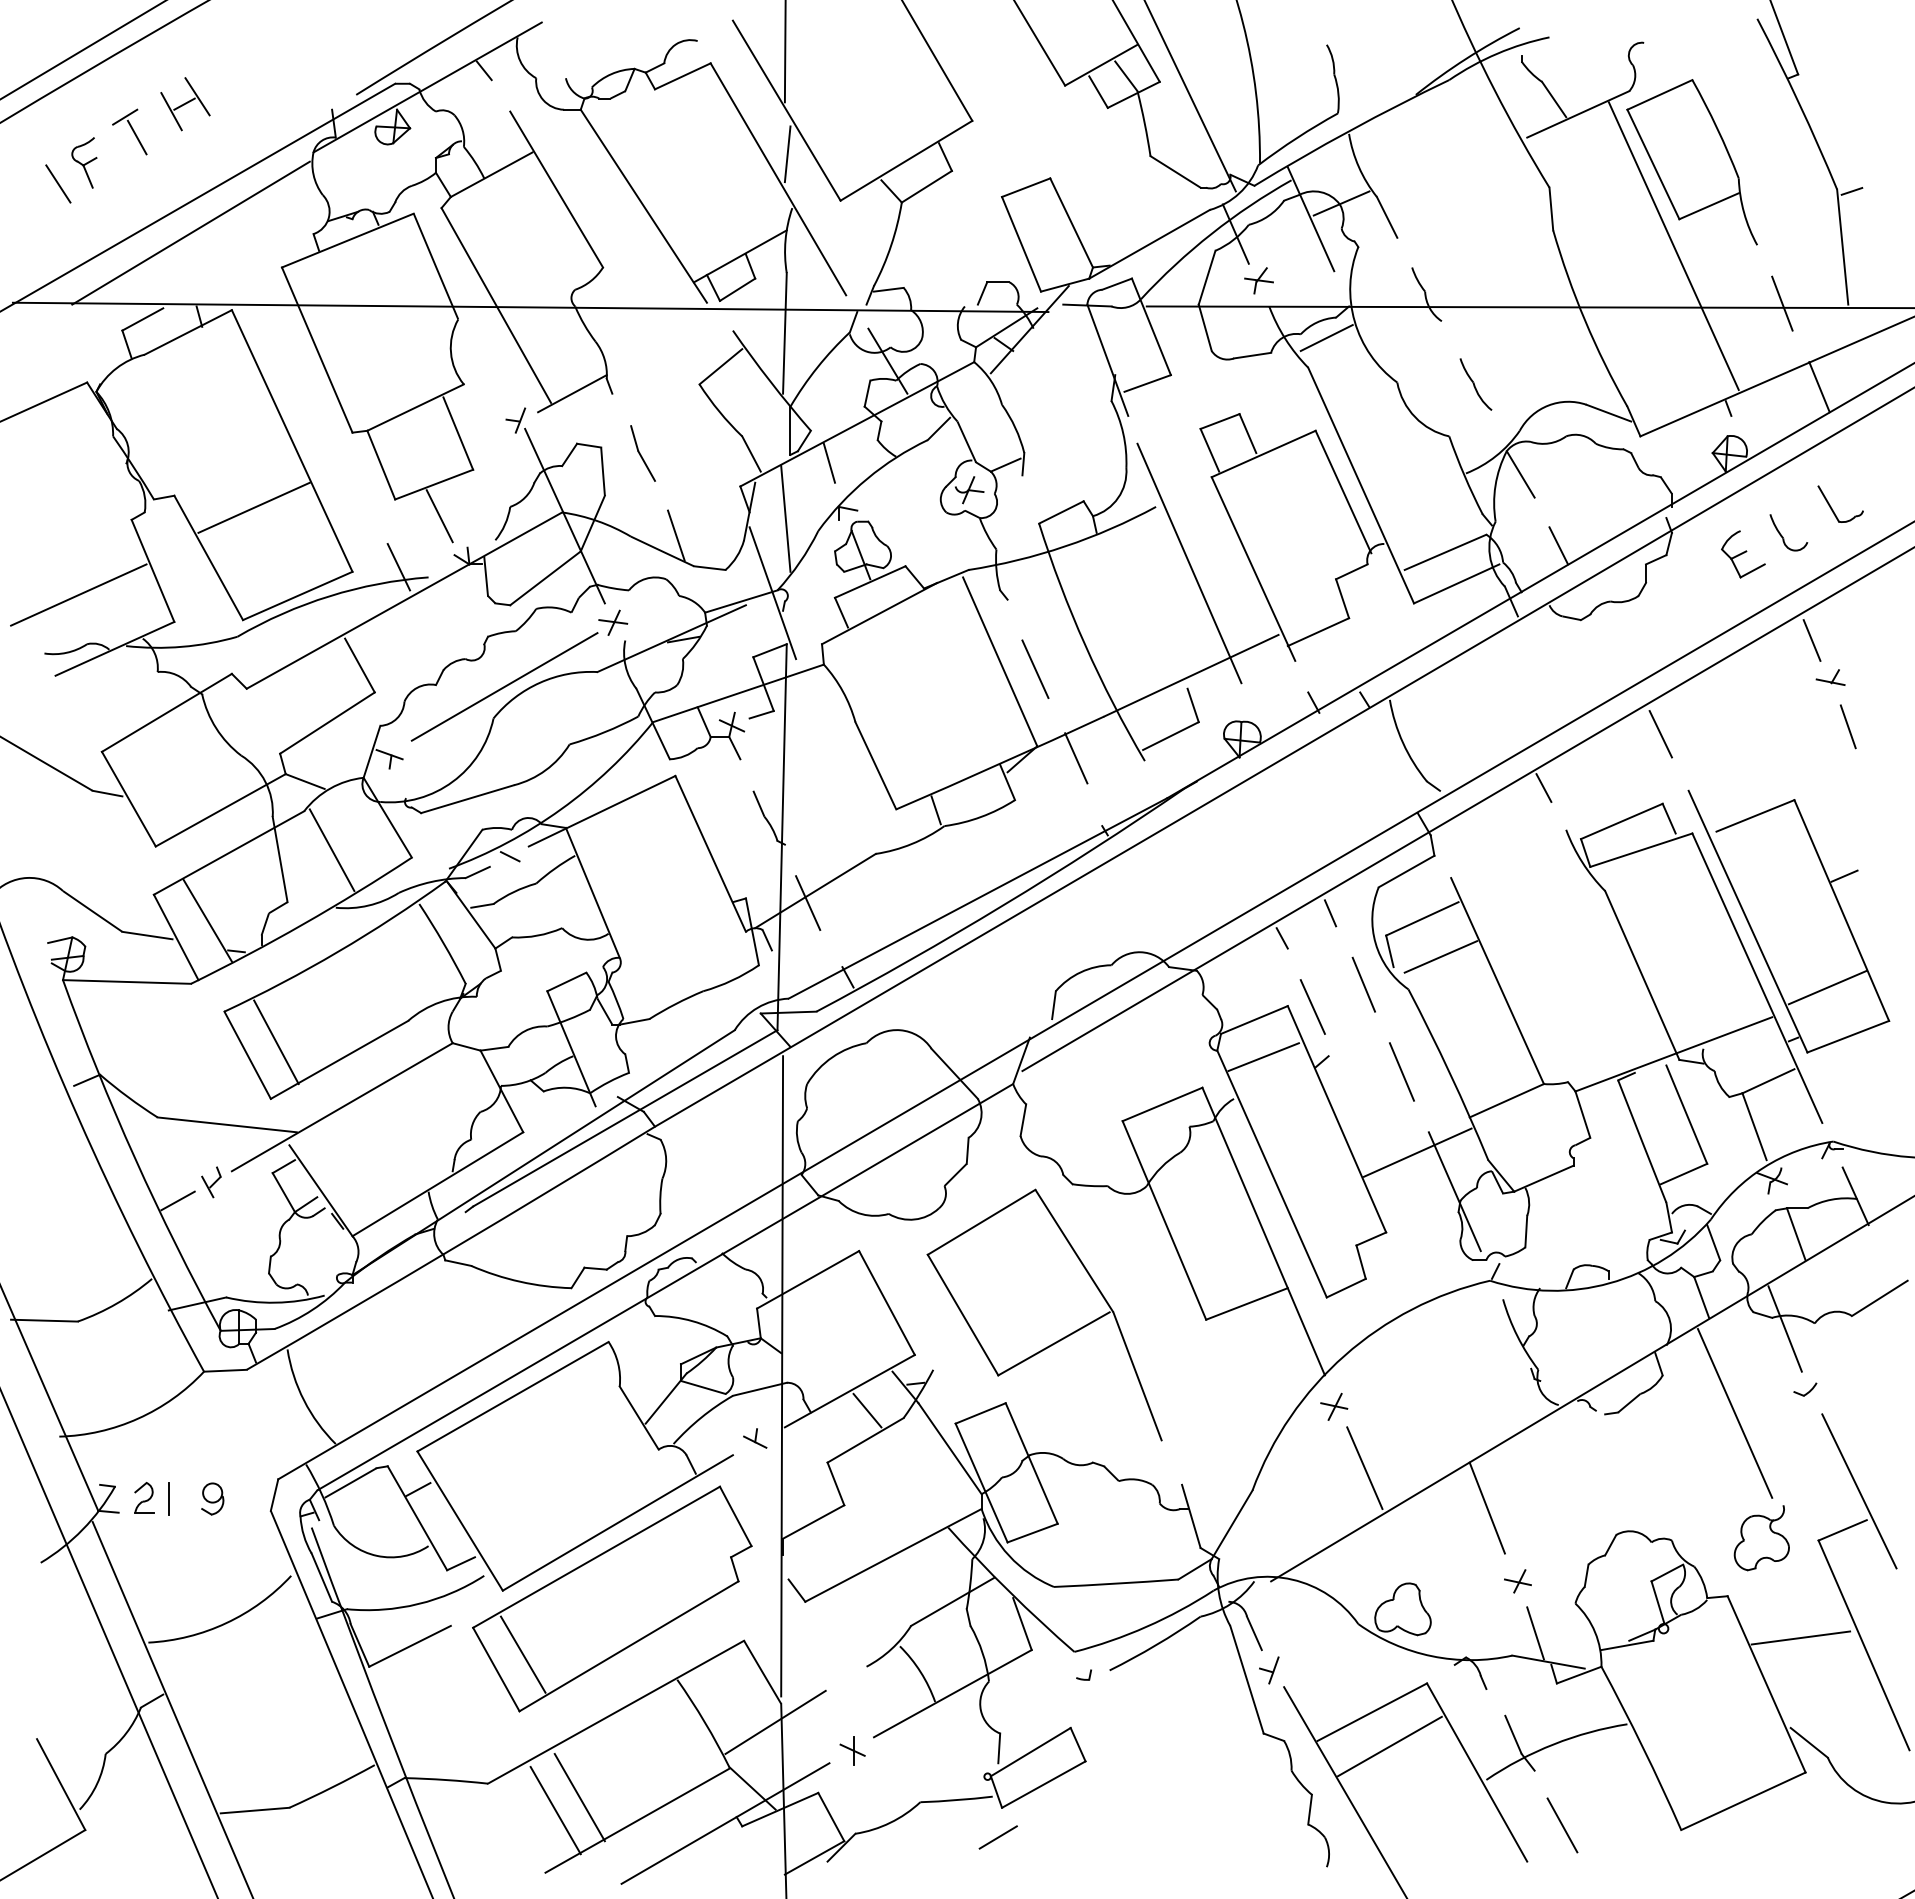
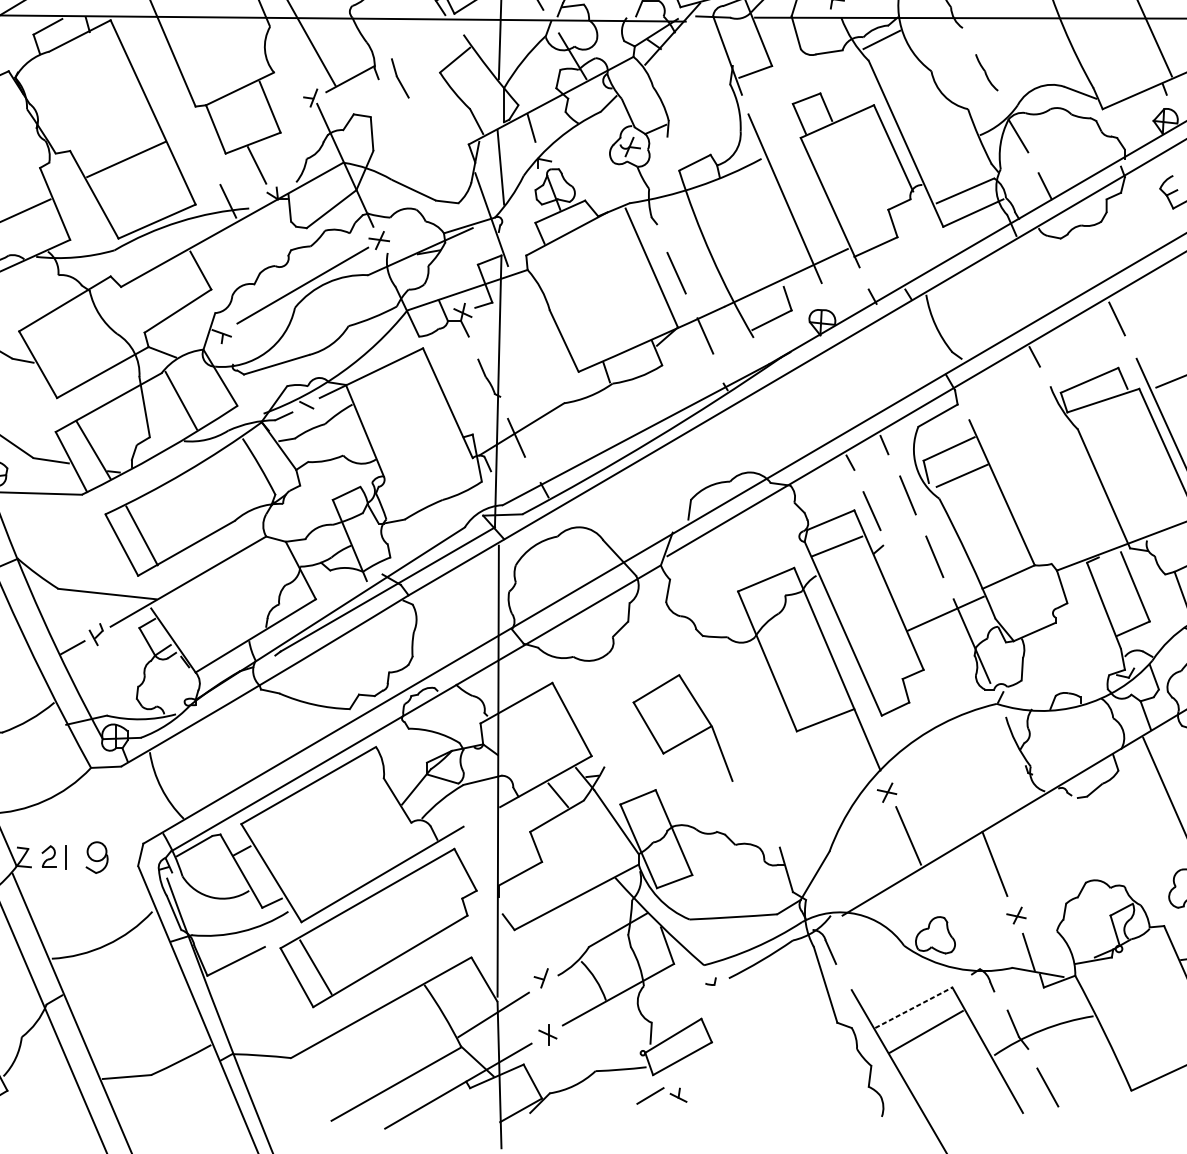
part: (642, 453) -> (399, 78), moved
line: (675, 535) -> (423, 179), removed
part: (1044, 1314) -> (683, 727), size x0.6
part: (755, 1438) -> (678, 1095), moved
part: (212, 1498) -> (97, 857), size x1.4
part: (1269, 1670) -> (541, 978), moved
line: (1372, 1712) -> (914, 1007), solid -> dashed
line: (579, 1797) -> (355, 1067), removed
line: (555, 1810) -> (338, 1076), removed

